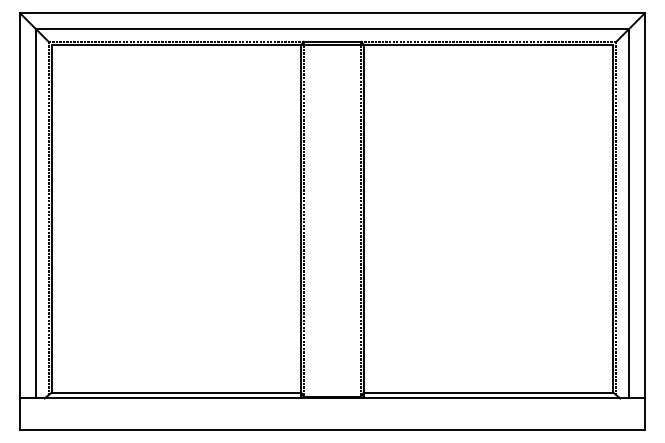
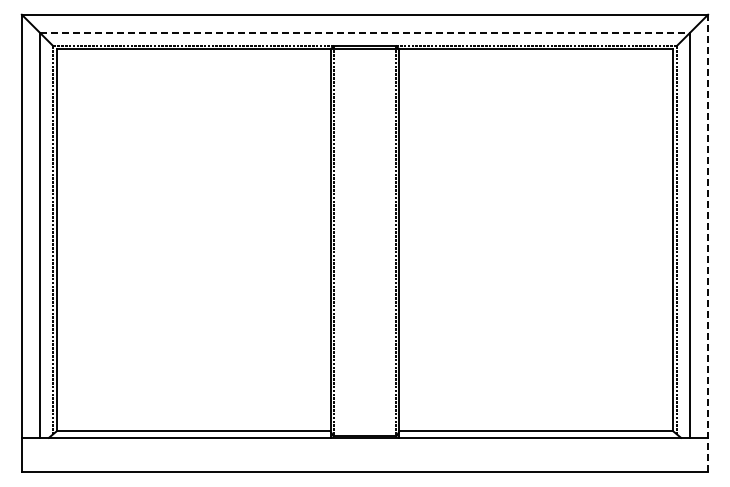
line: (332, 29) -> (365, 32), solid -> dashed
line: (645, 221) -> (708, 243), solid -> dashed

